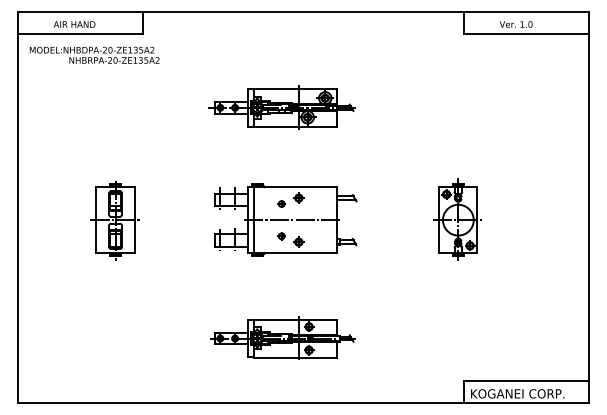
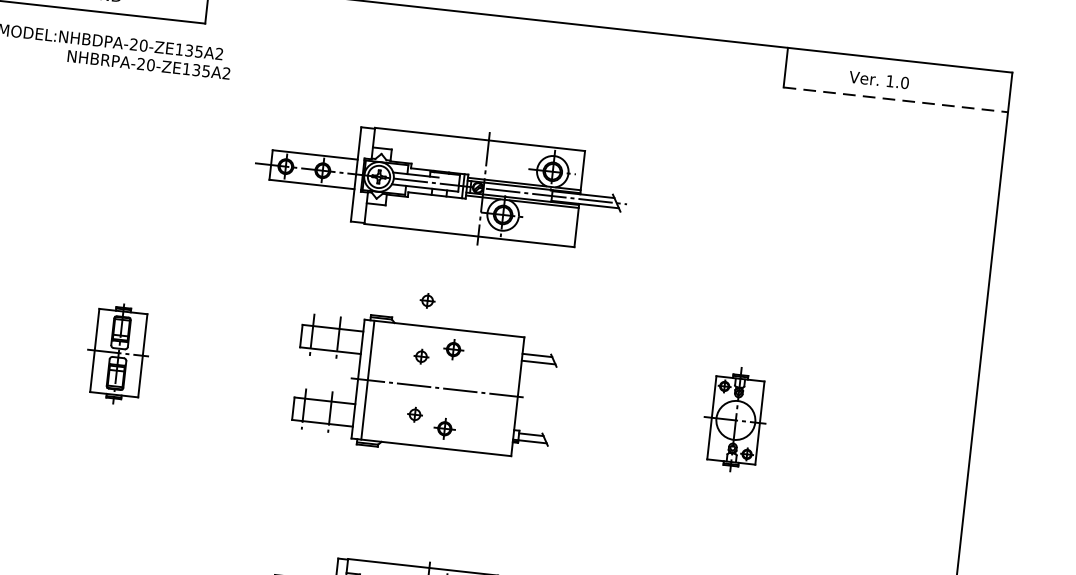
line: (526, 34) -> (895, 100), solid -> dashed
part: (281, 107) -> (440, 182), size x1.4
part: (281, 172) -> (427, 299), added
part: (457, 219) -> (734, 419), size x0.7
part: (114, 220) -> (117, 353), size x0.7

